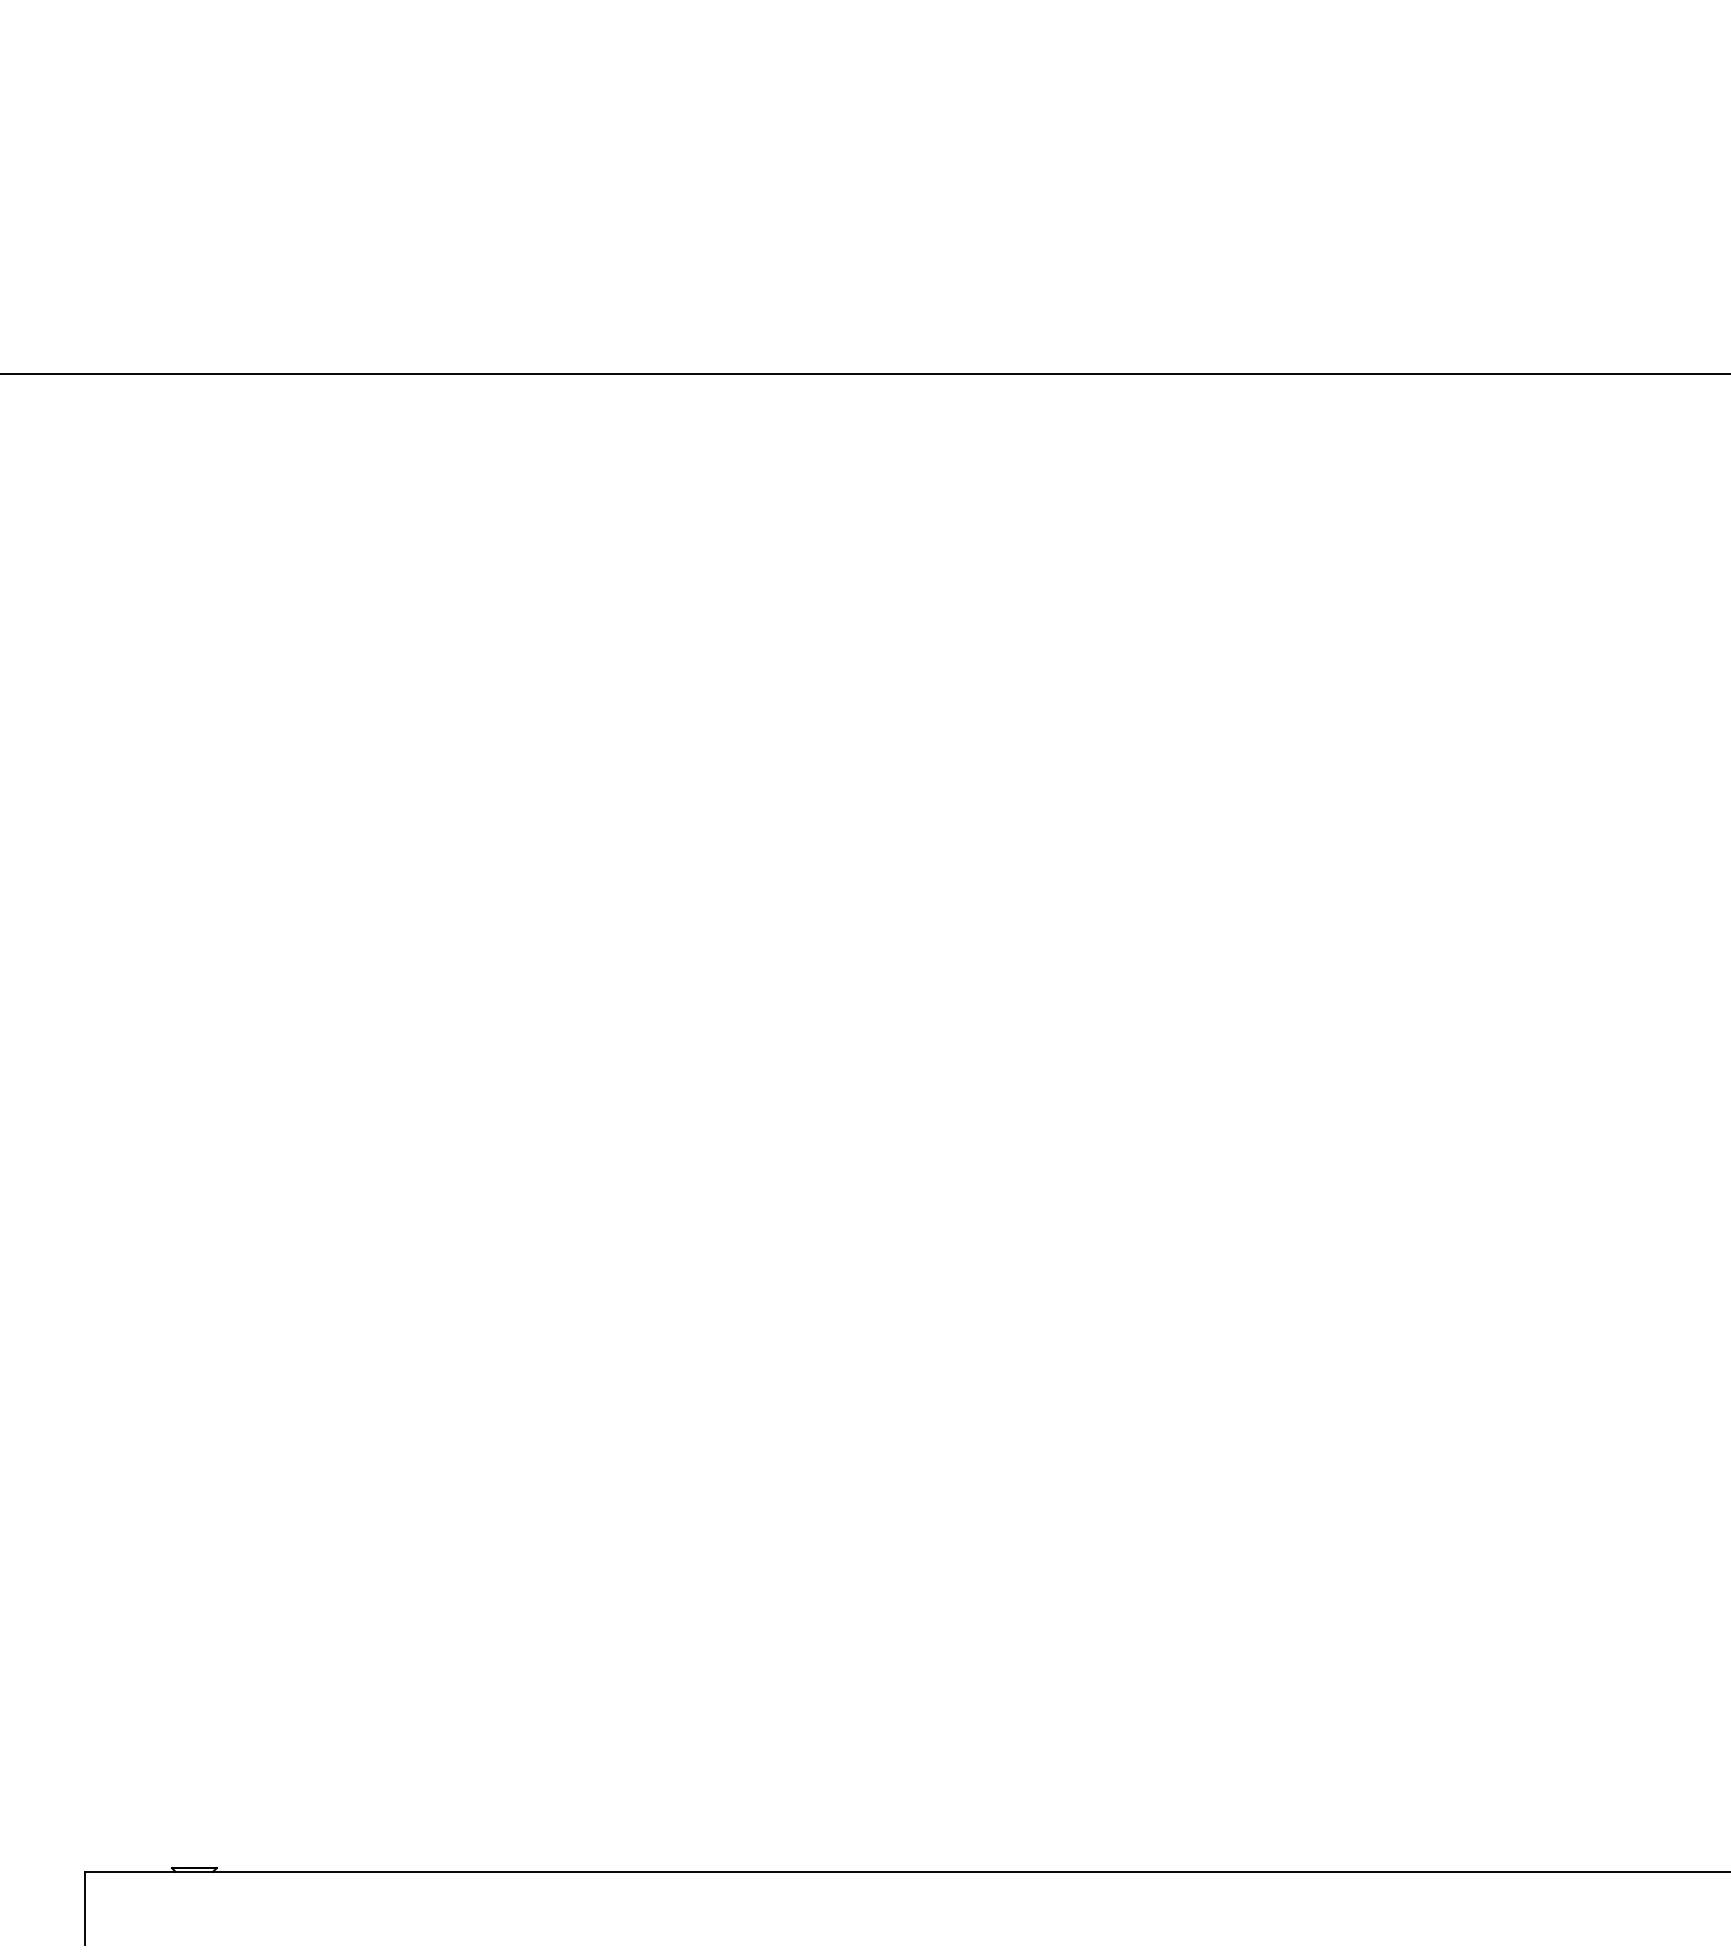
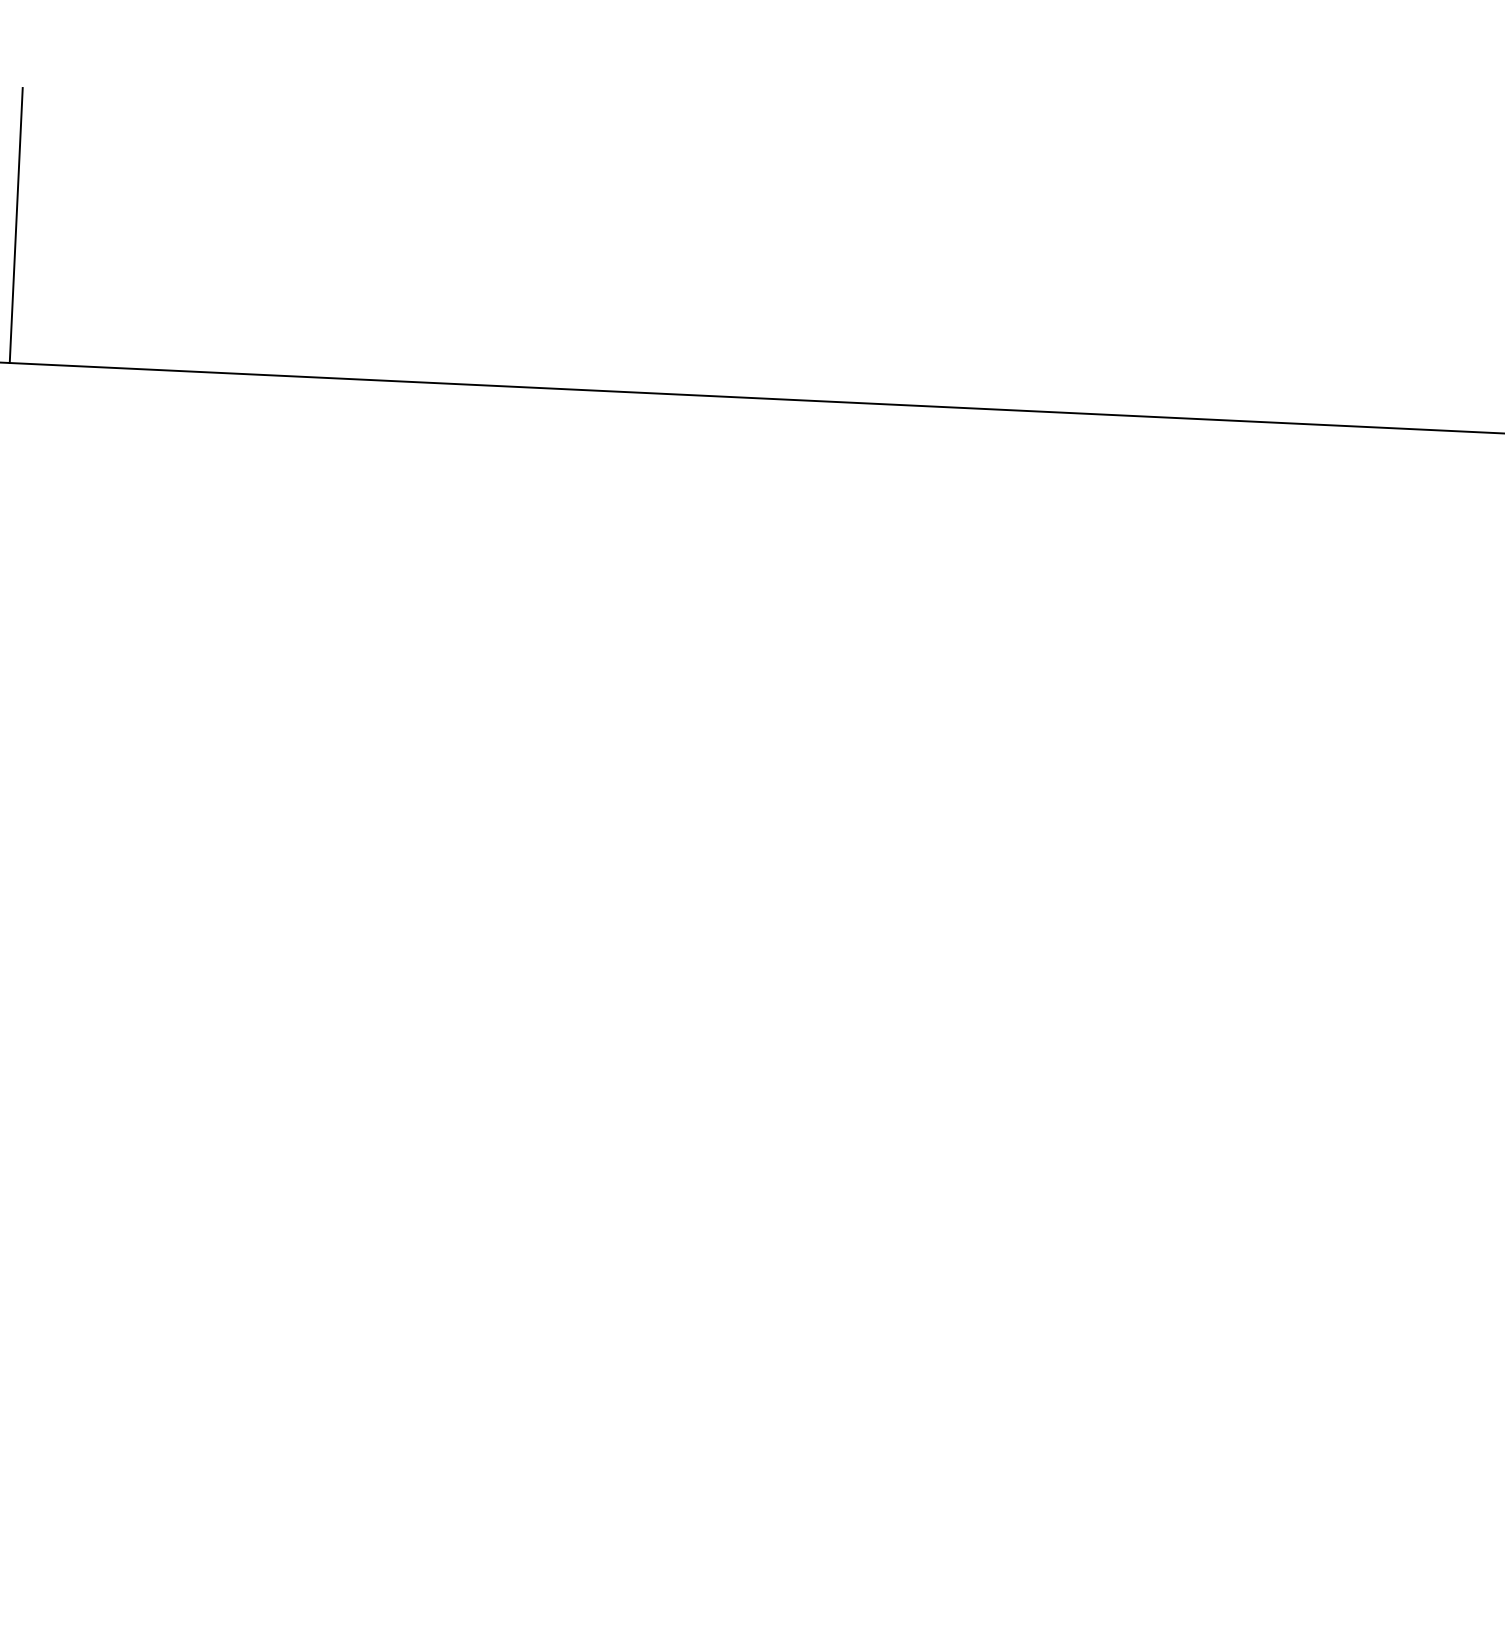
line: (66, 220) -> (15, 225), added

